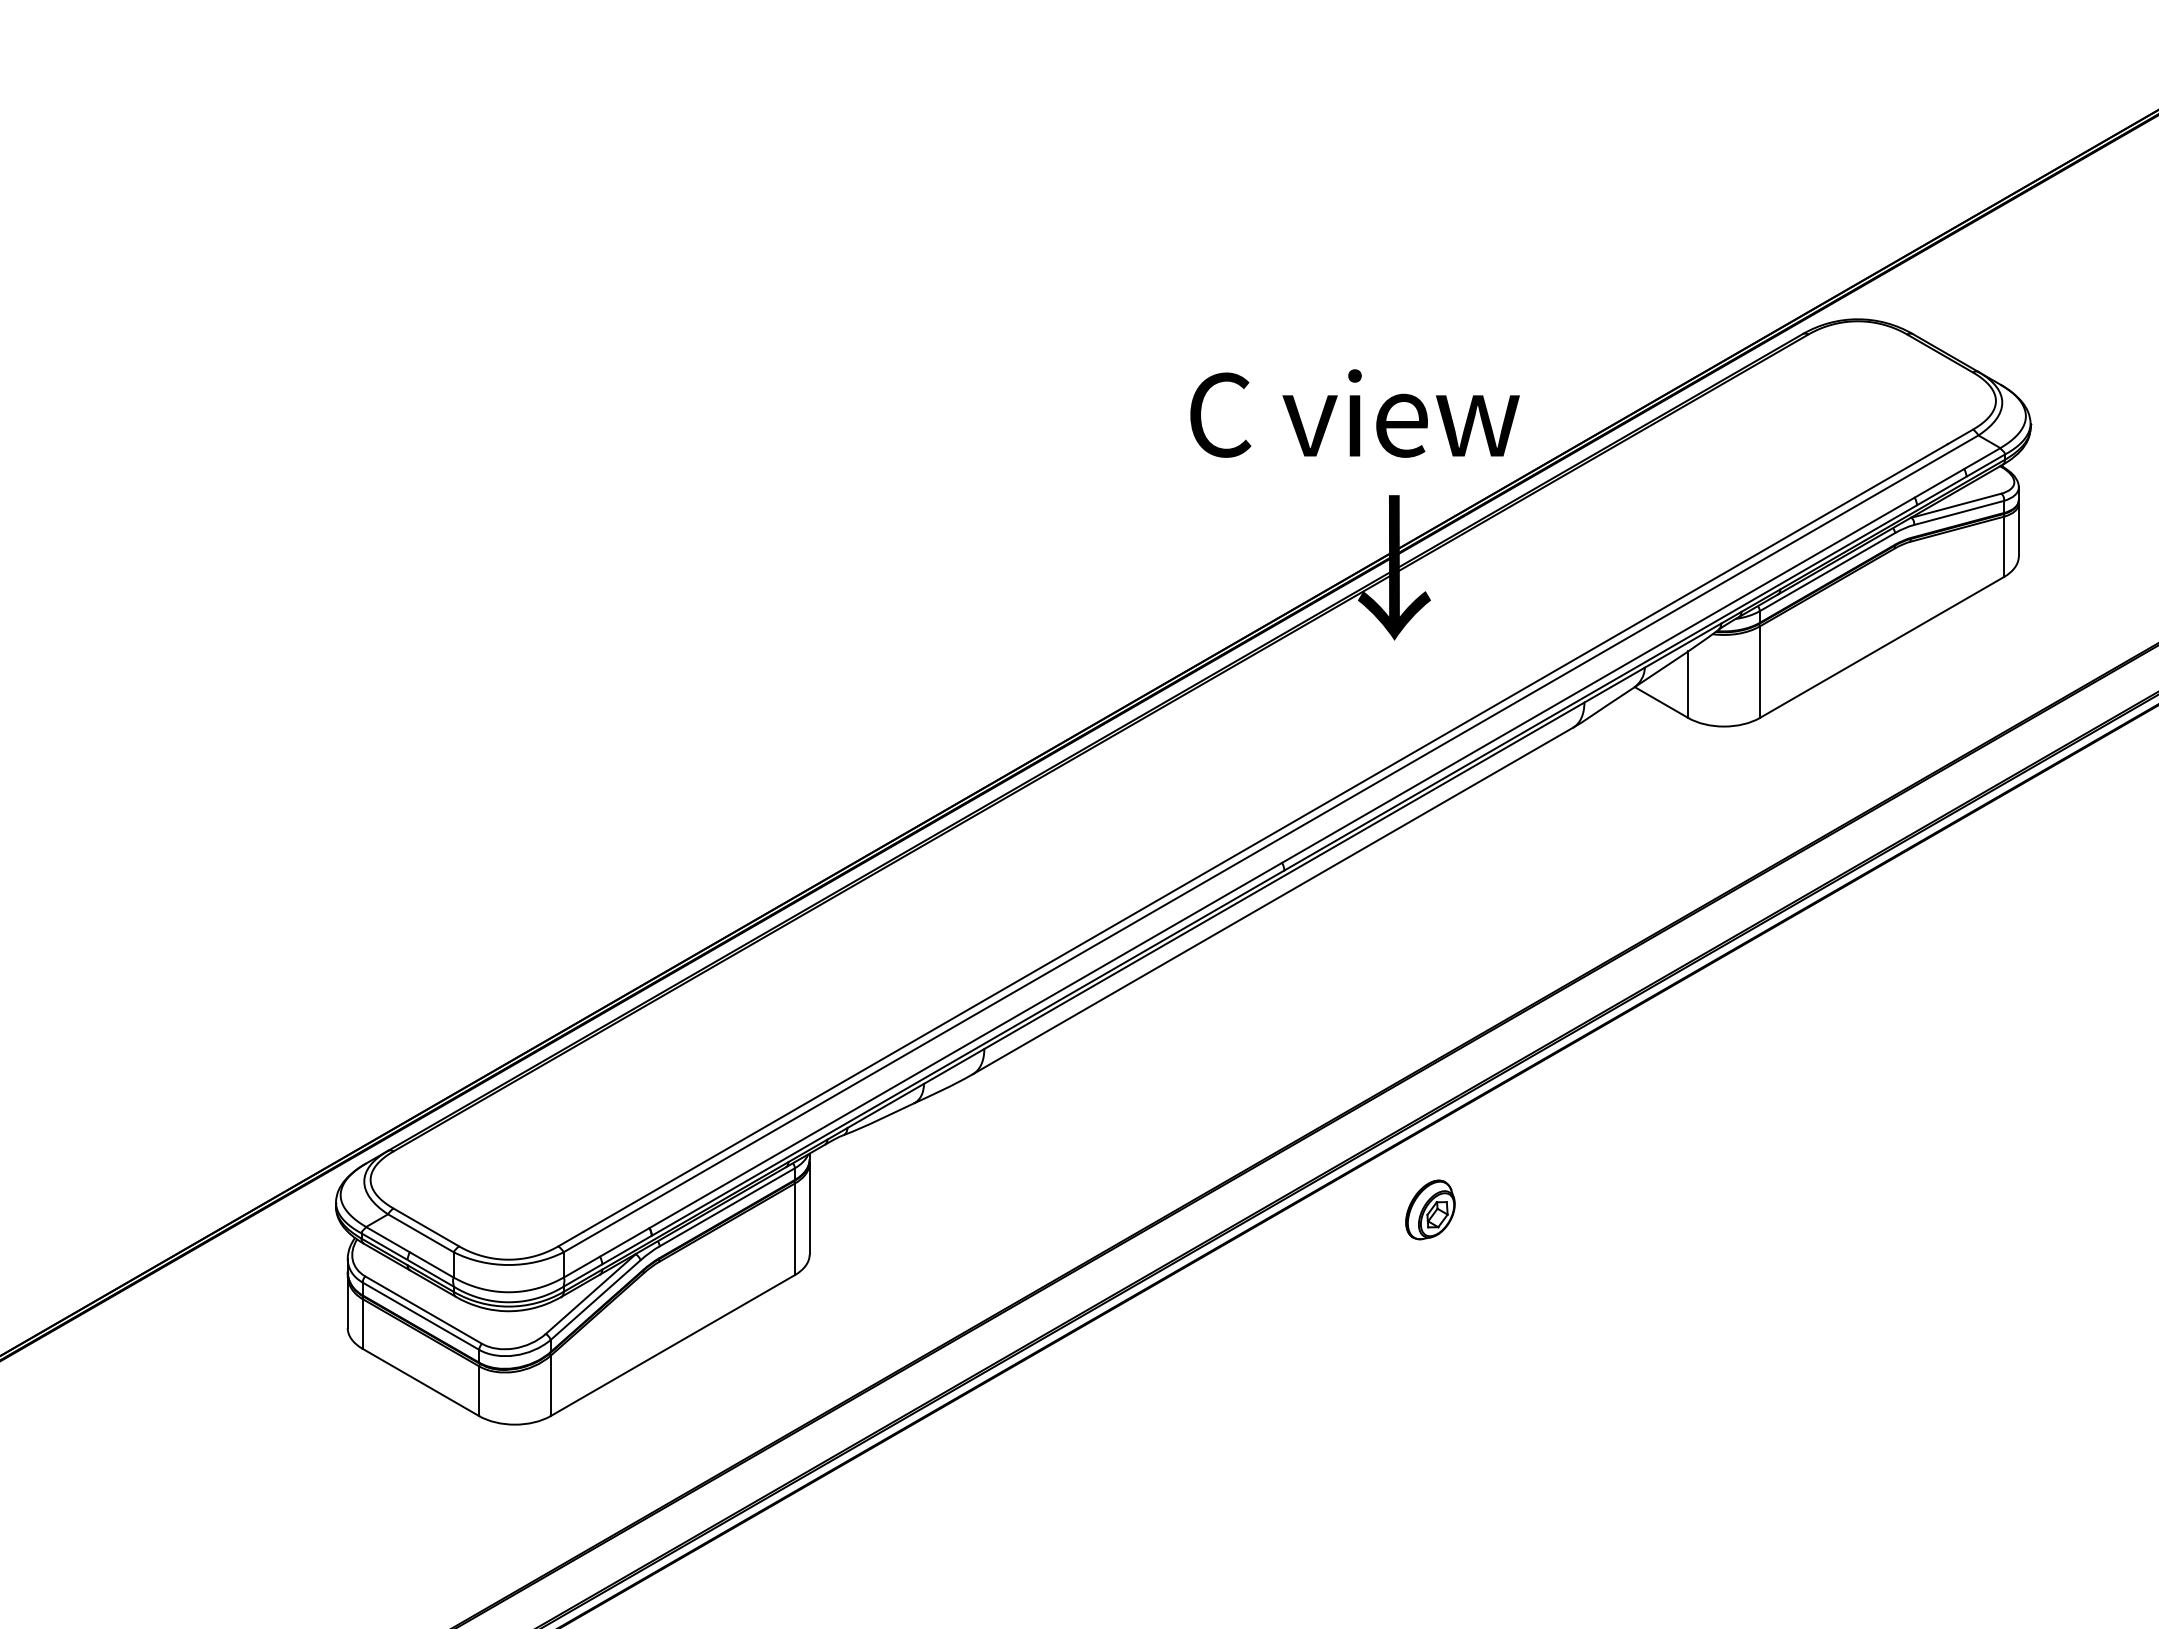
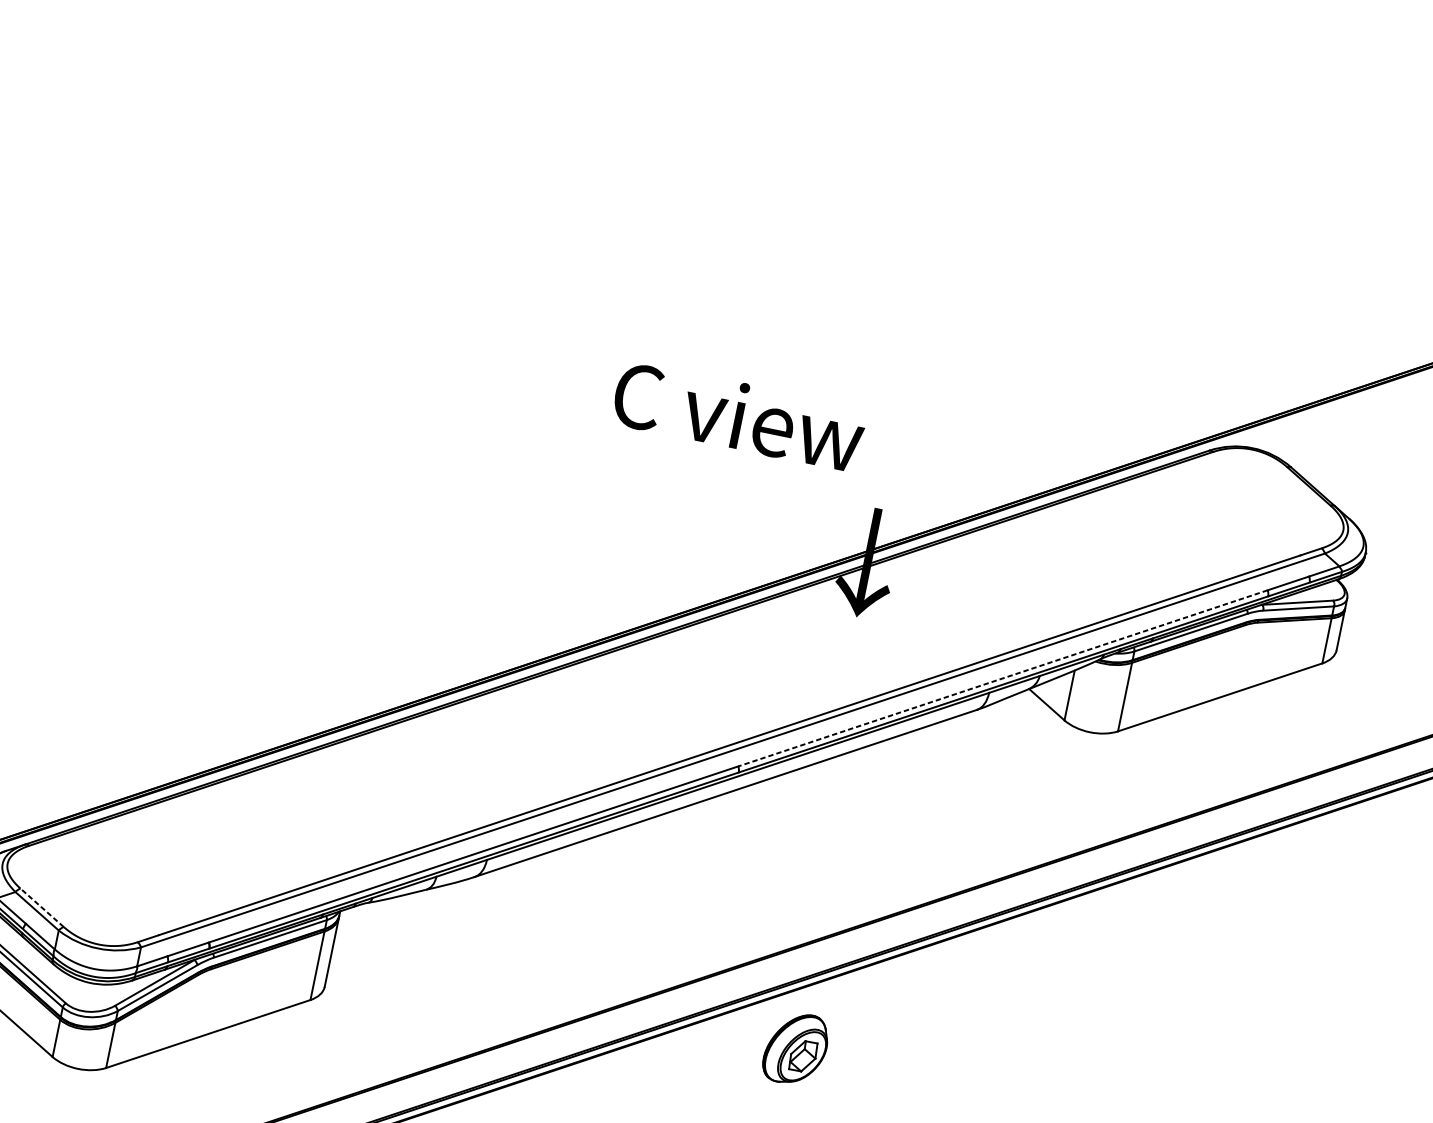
text: (1354, 413) -> (738, 416), moved
line: (1597, 680) -> (1002, 678), solid -> dashed
part: (1430, 1209) -> (796, 1048), size x1.6
line: (426, 1227) -> (42, 907), solid -> dashed

